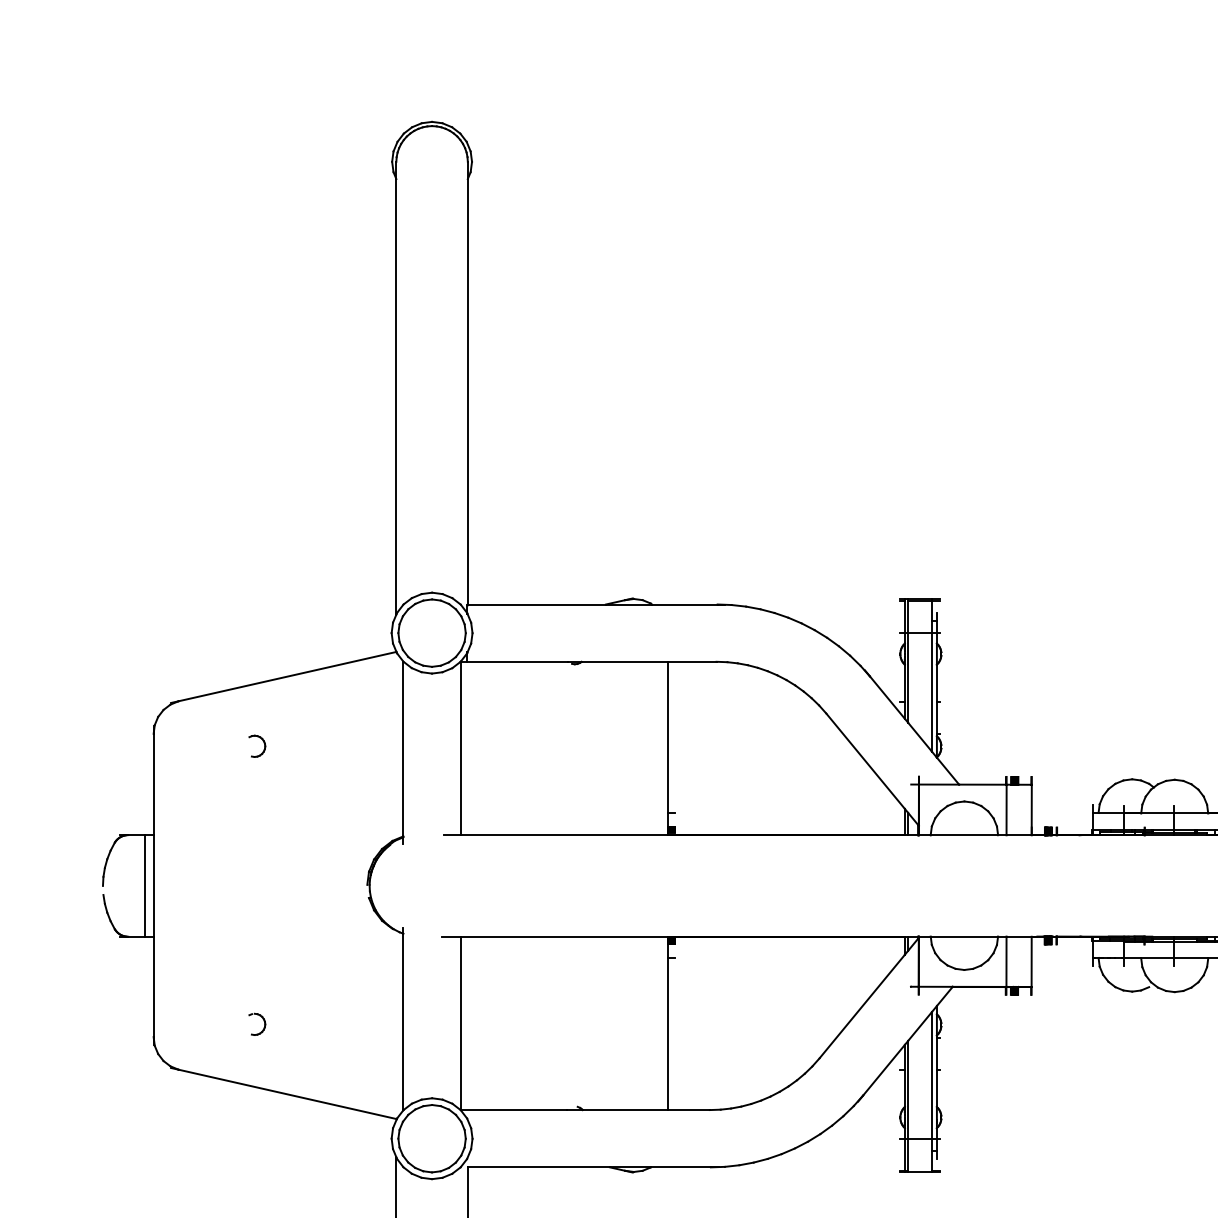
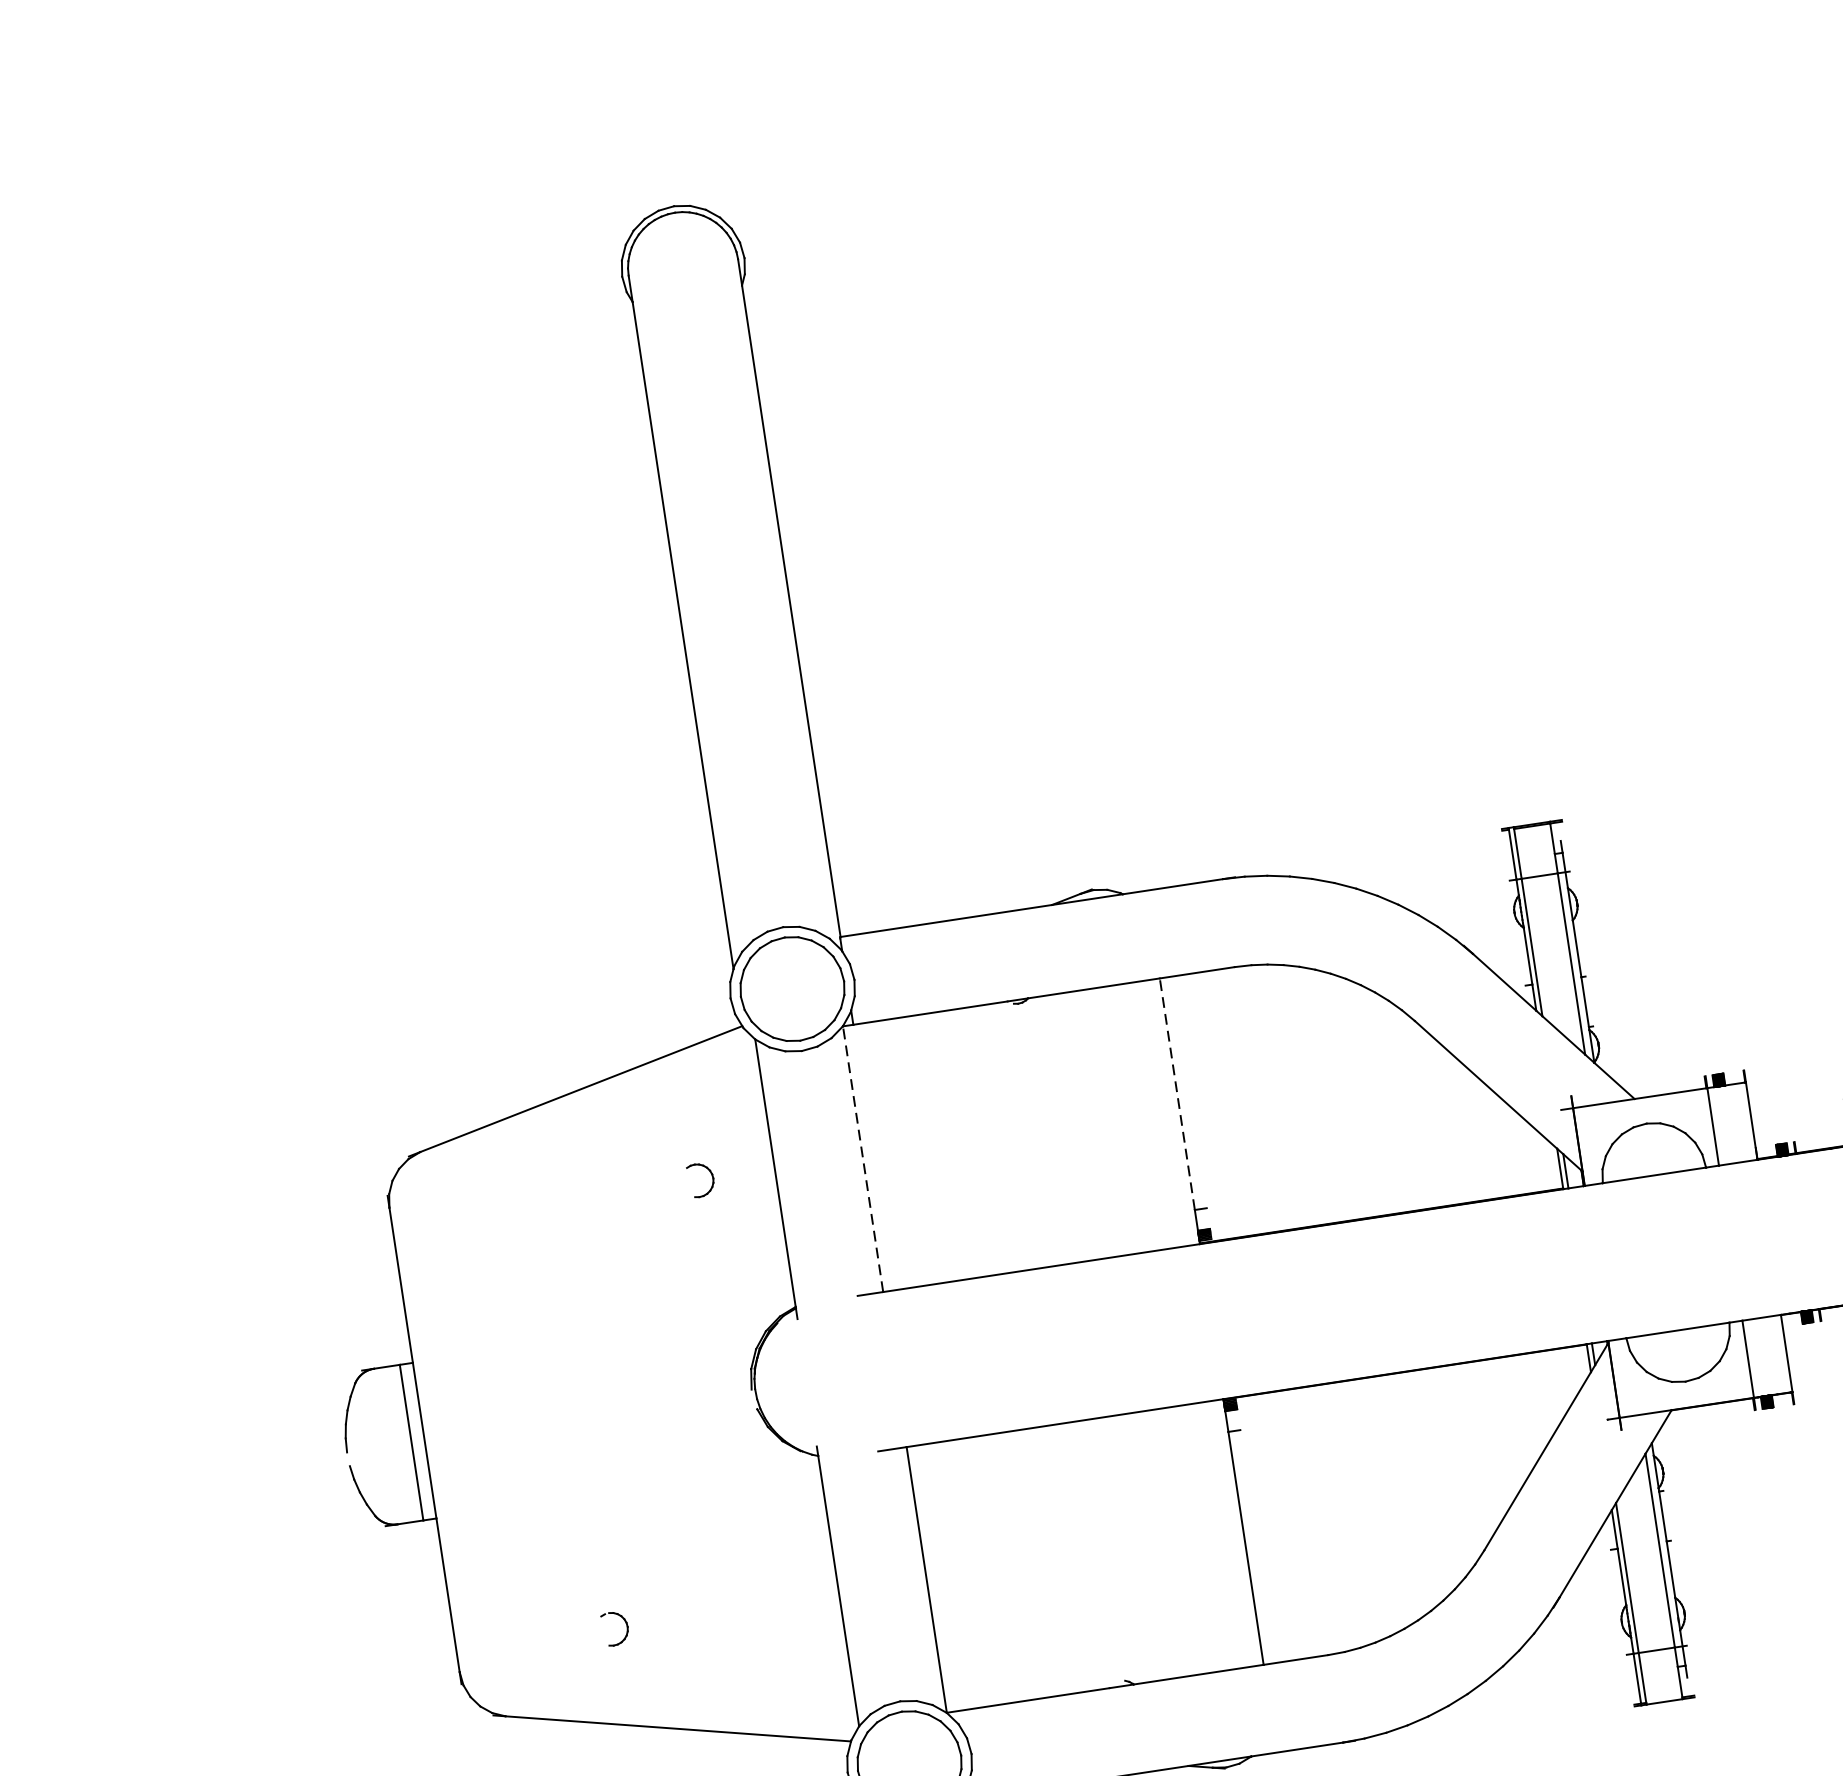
line: (667, 737) -> (1177, 1094), solid -> dashed
part: (263, 743) -> (709, 1174), moved
line: (460, 748) -> (862, 1159), solid -> dashed

